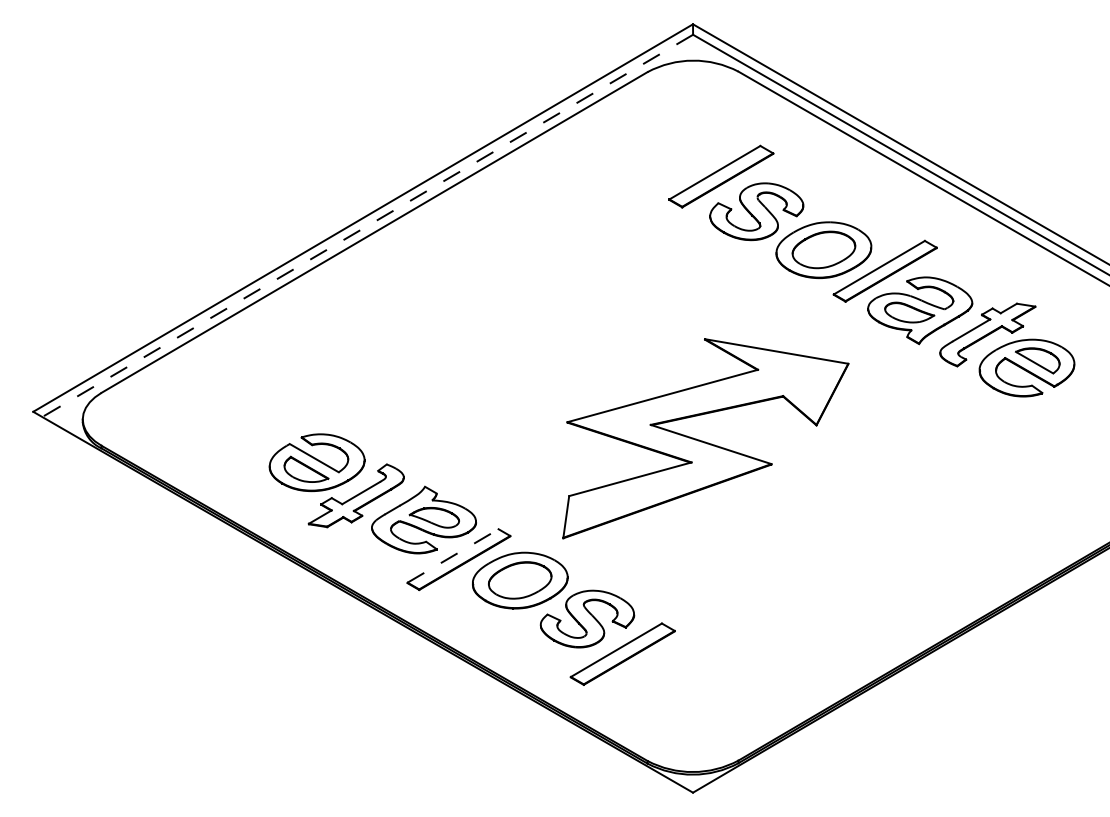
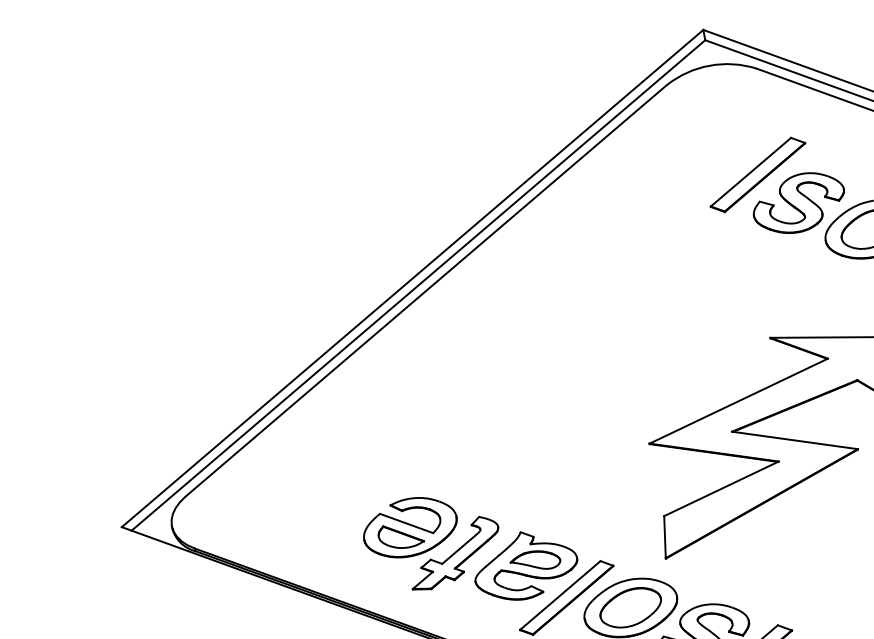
line: (367, 226) -> (418, 286), dashed -> solid
line: (453, 555) -> (560, 594), dashed -> solid

